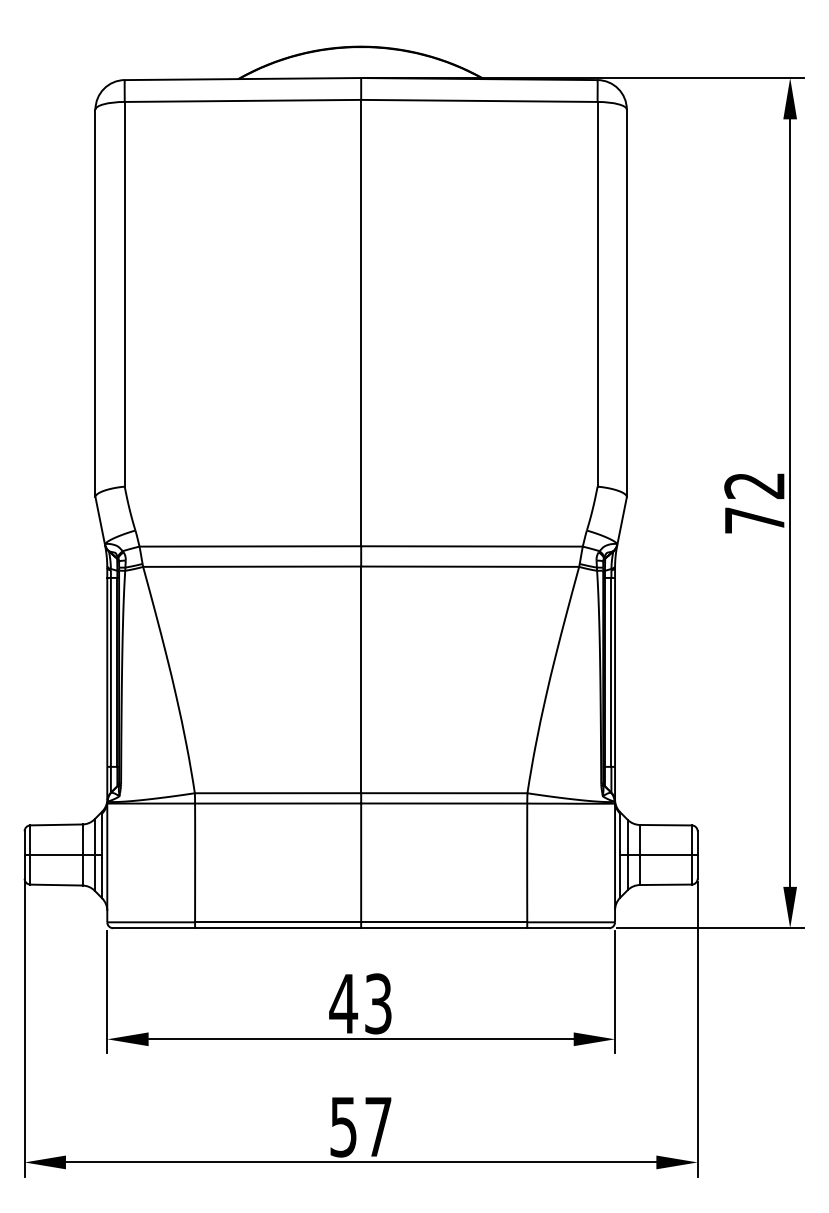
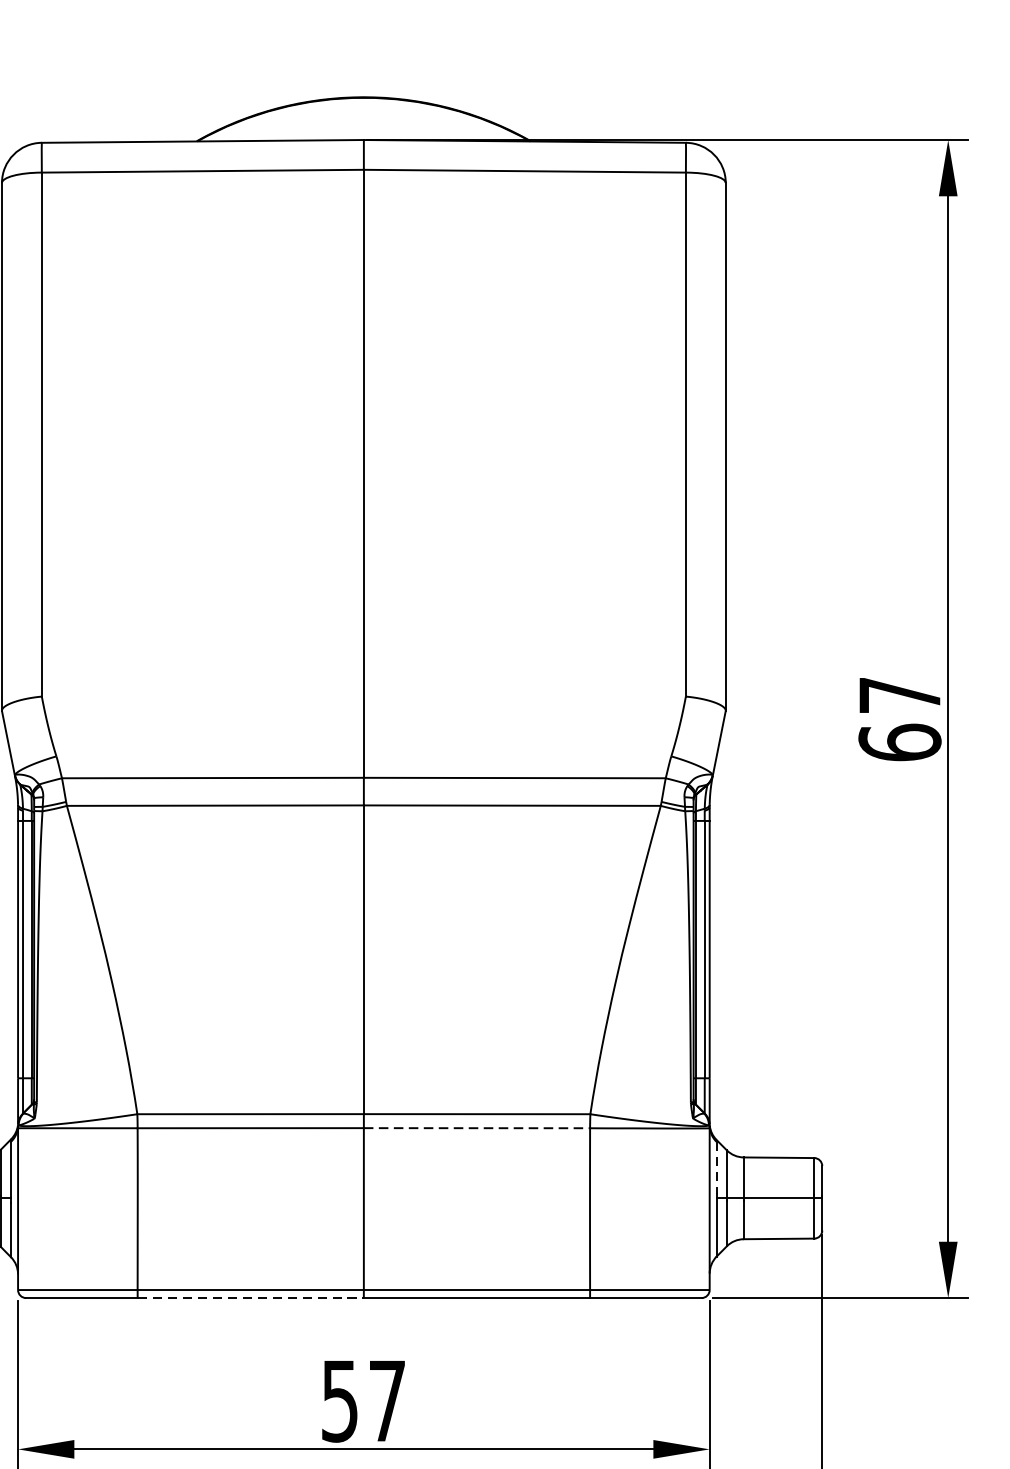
text: (754, 503) -> (899, 719), 72 -> 67
line: (444, 803) -> (477, 1128), solid -> dashed
line: (620, 833) -> (717, 1169), solid -> dashed
line: (278, 928) -> (251, 1298), solid -> dashed
text: (360, 1003) -> (362, 1400), 43 -> 57

